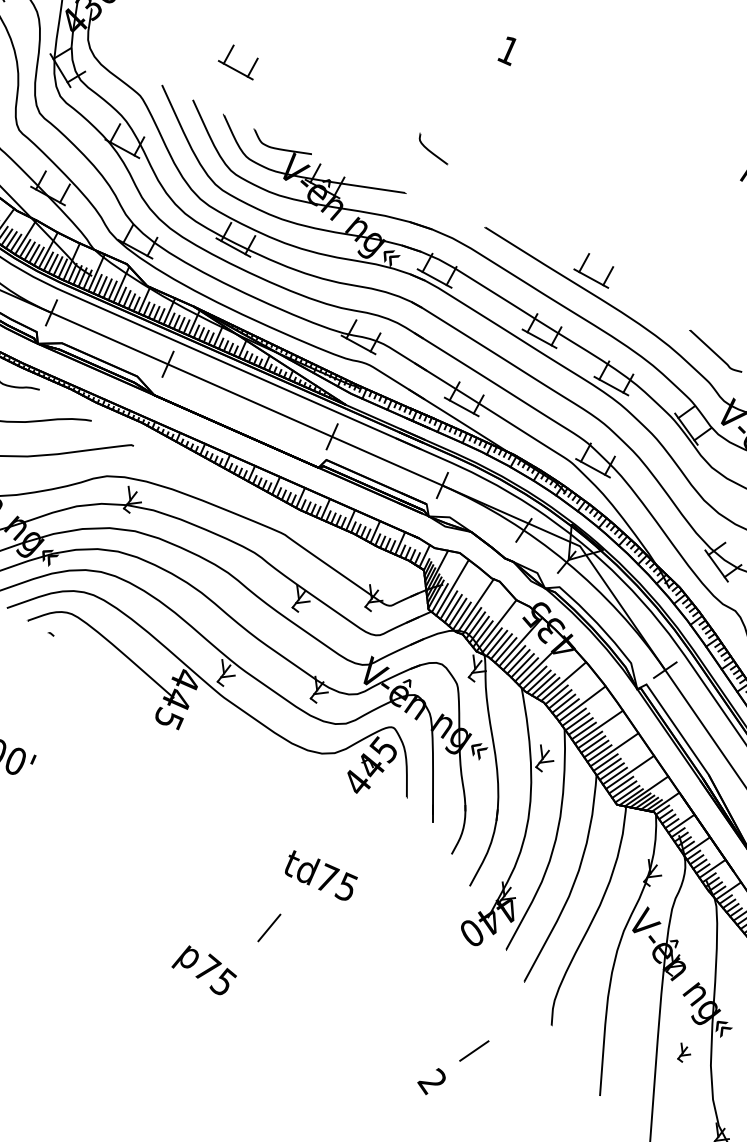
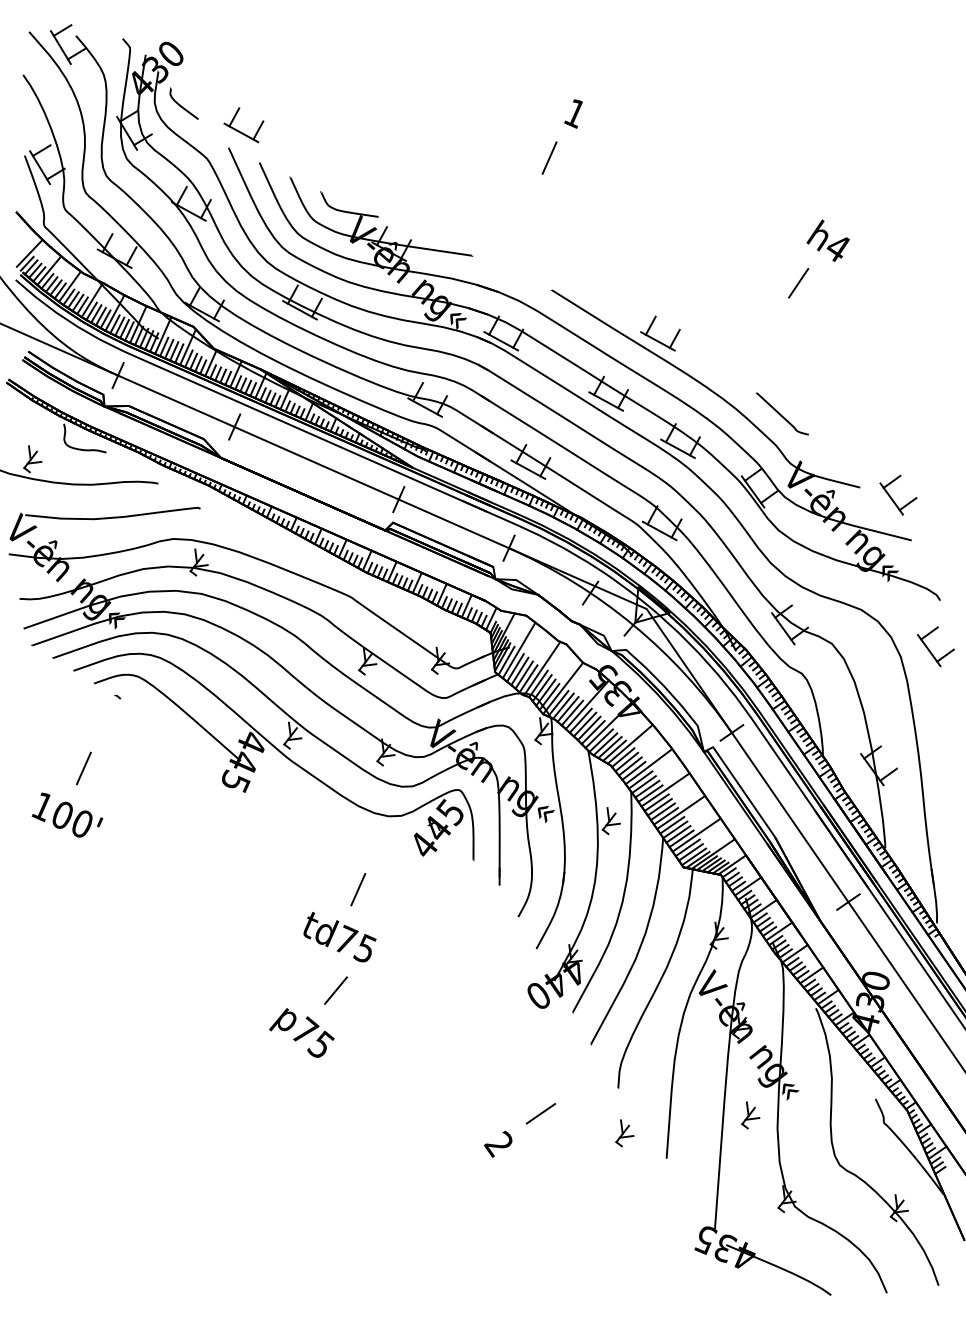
part: (235, 68) -> (241, 131), moved
line: (482, 94) -> (549, 157), added
curve: (430, 150) -> (181, 105), moved
line: (731, 220) -> (798, 283), added
line: (16, 705) -> (83, 768), added
line: (291, 826) -> (358, 889), added
text: (320, 875) -> (339, 937), moved
text: (203, 969) -> (301, 1032), moved
part: (683, 1052) -> (750, 1115), size x1.43
part: (557, 1070) -> (624, 1133), added

